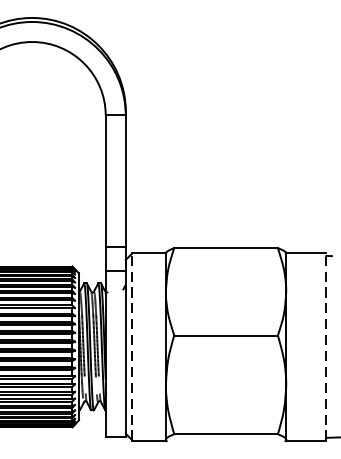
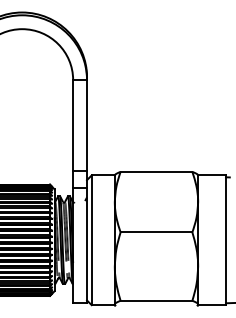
line: (132, 347) -> (91, 240), dashed -> solid
line: (325, 347) -> (225, 240), dashed -> solid

